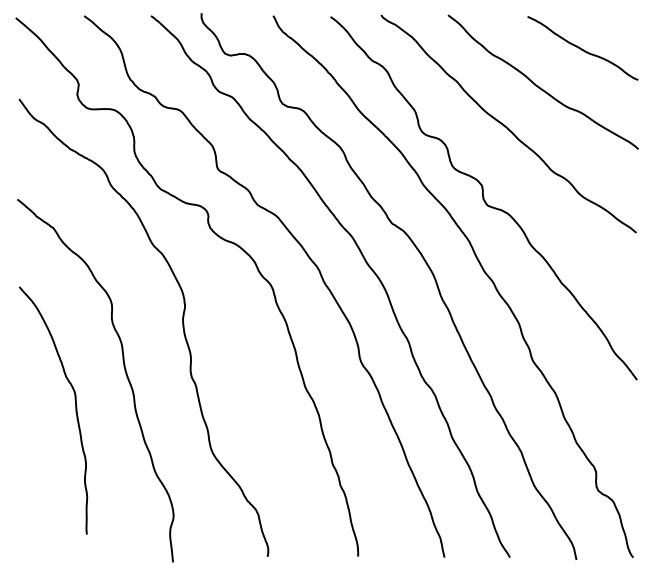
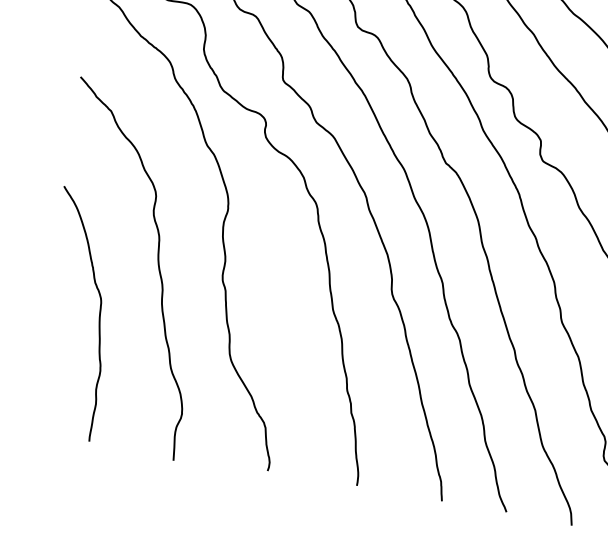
curve: (75, 410) -> (98, 317), moved

